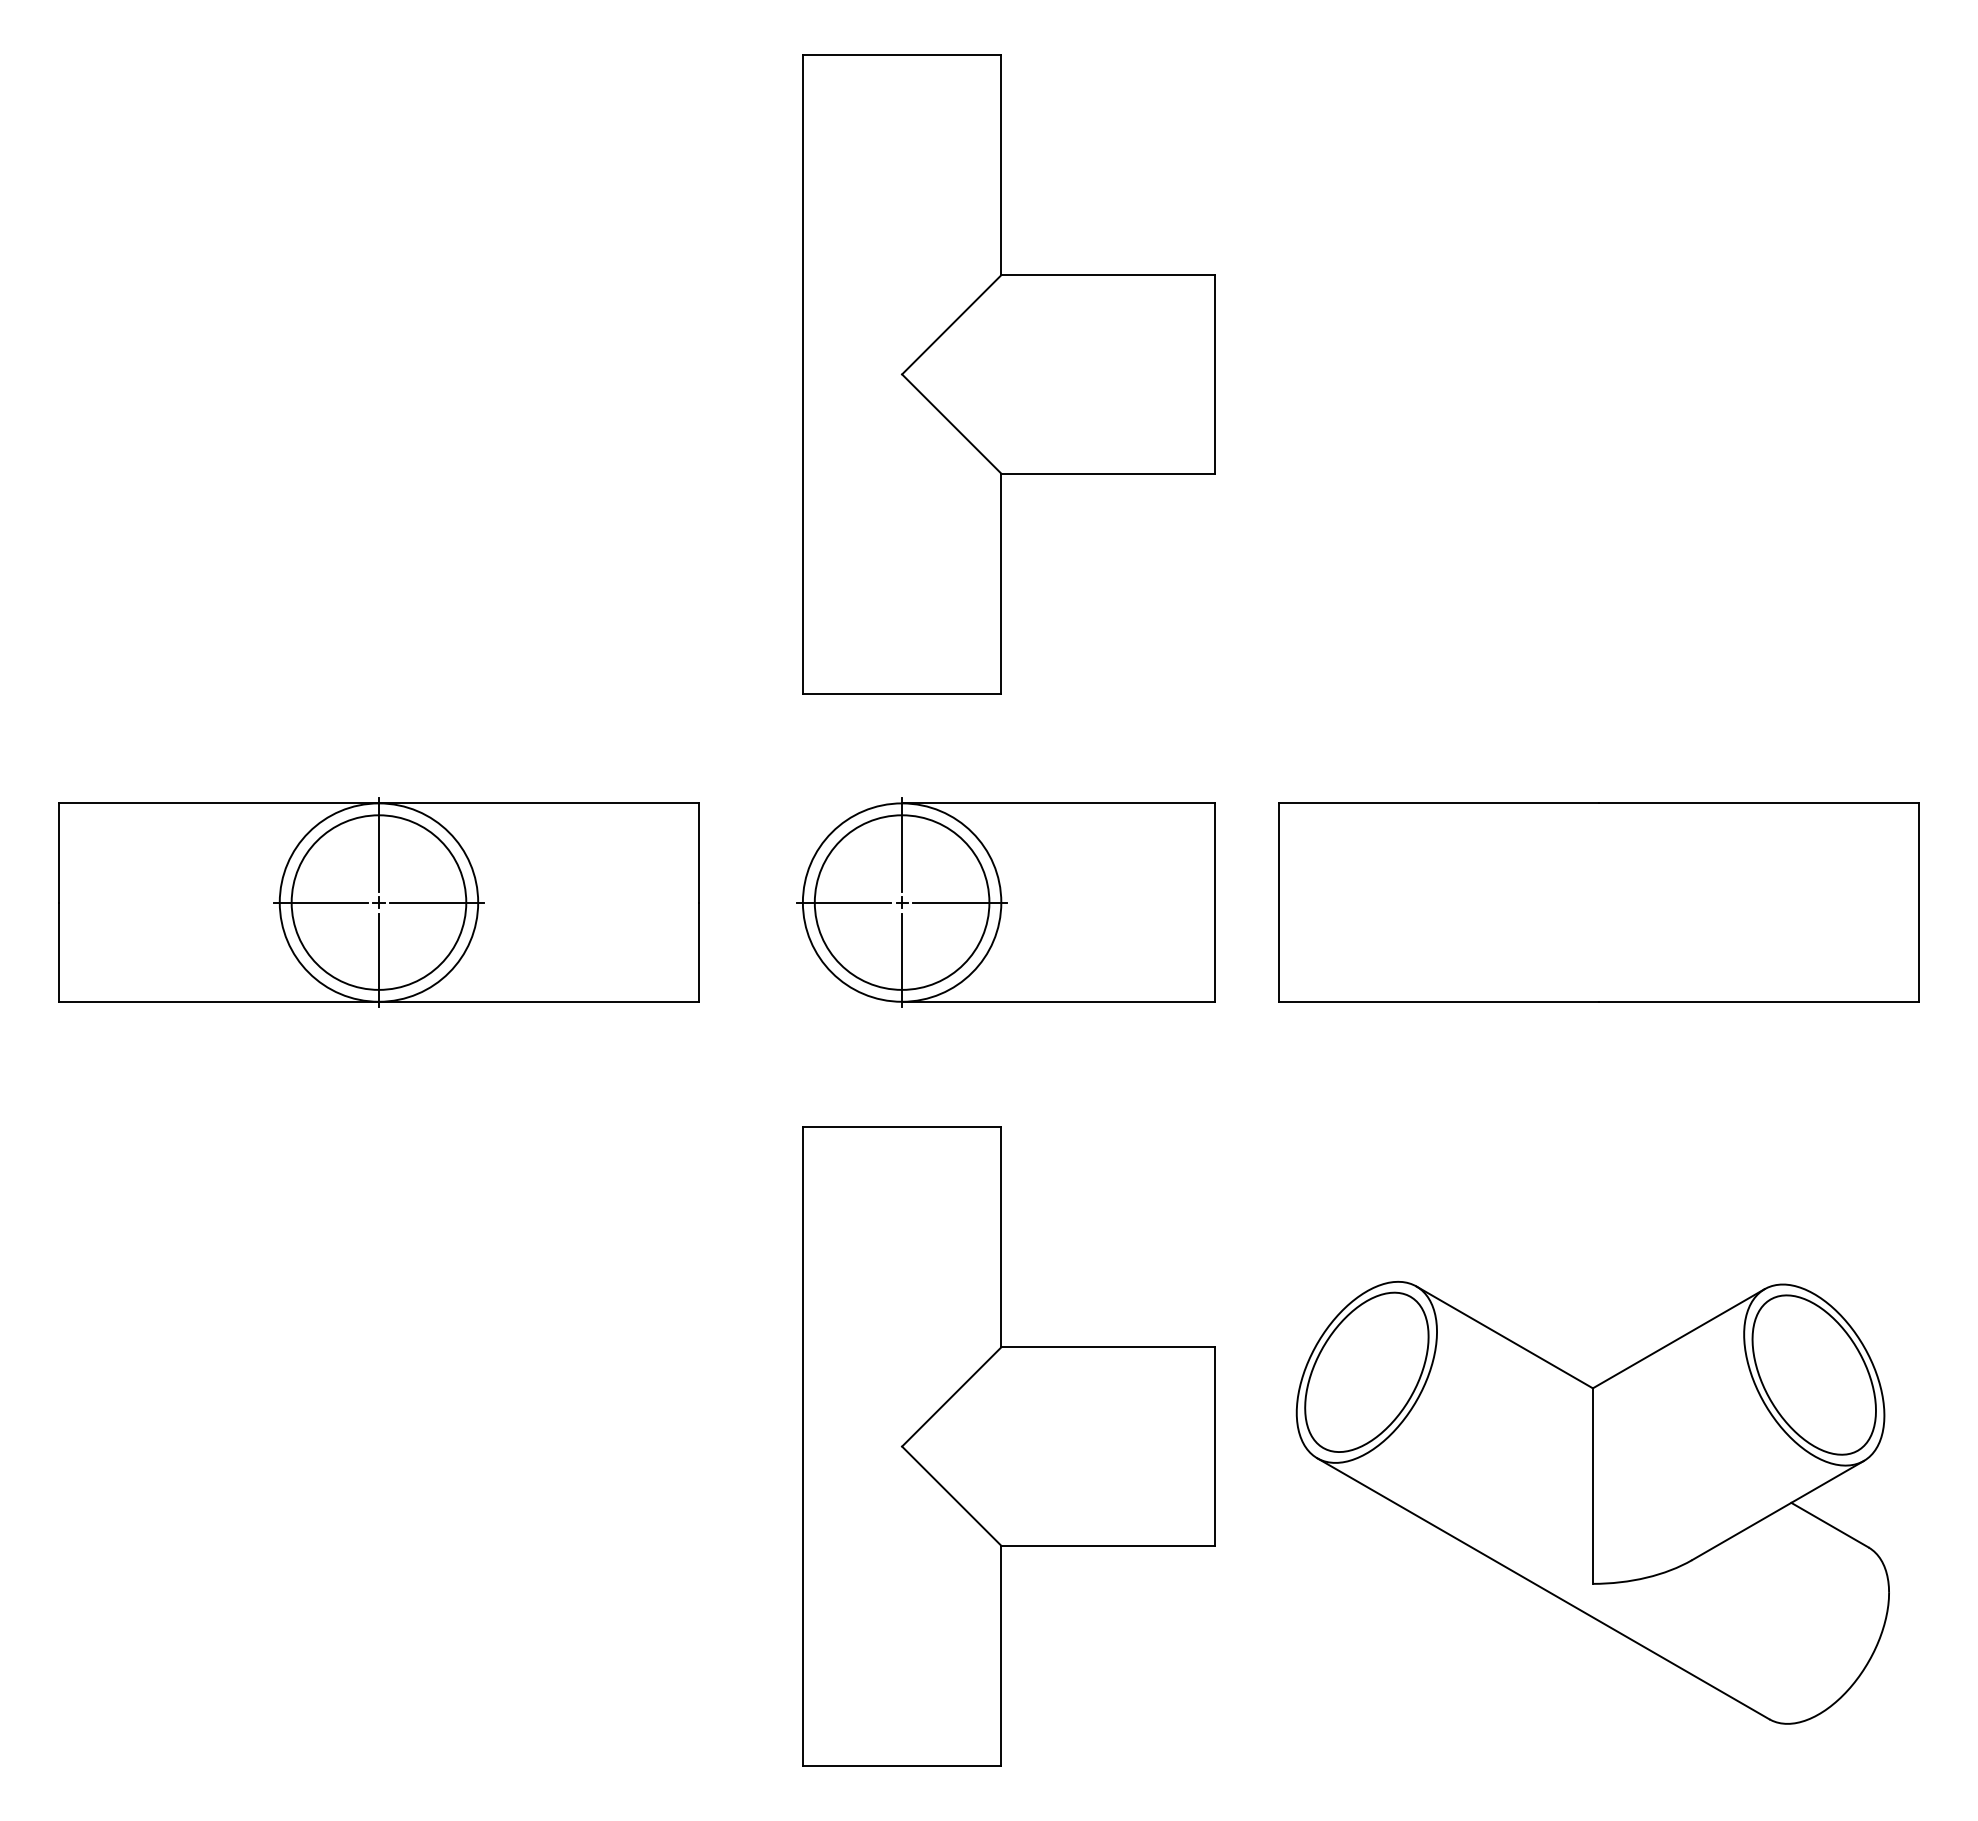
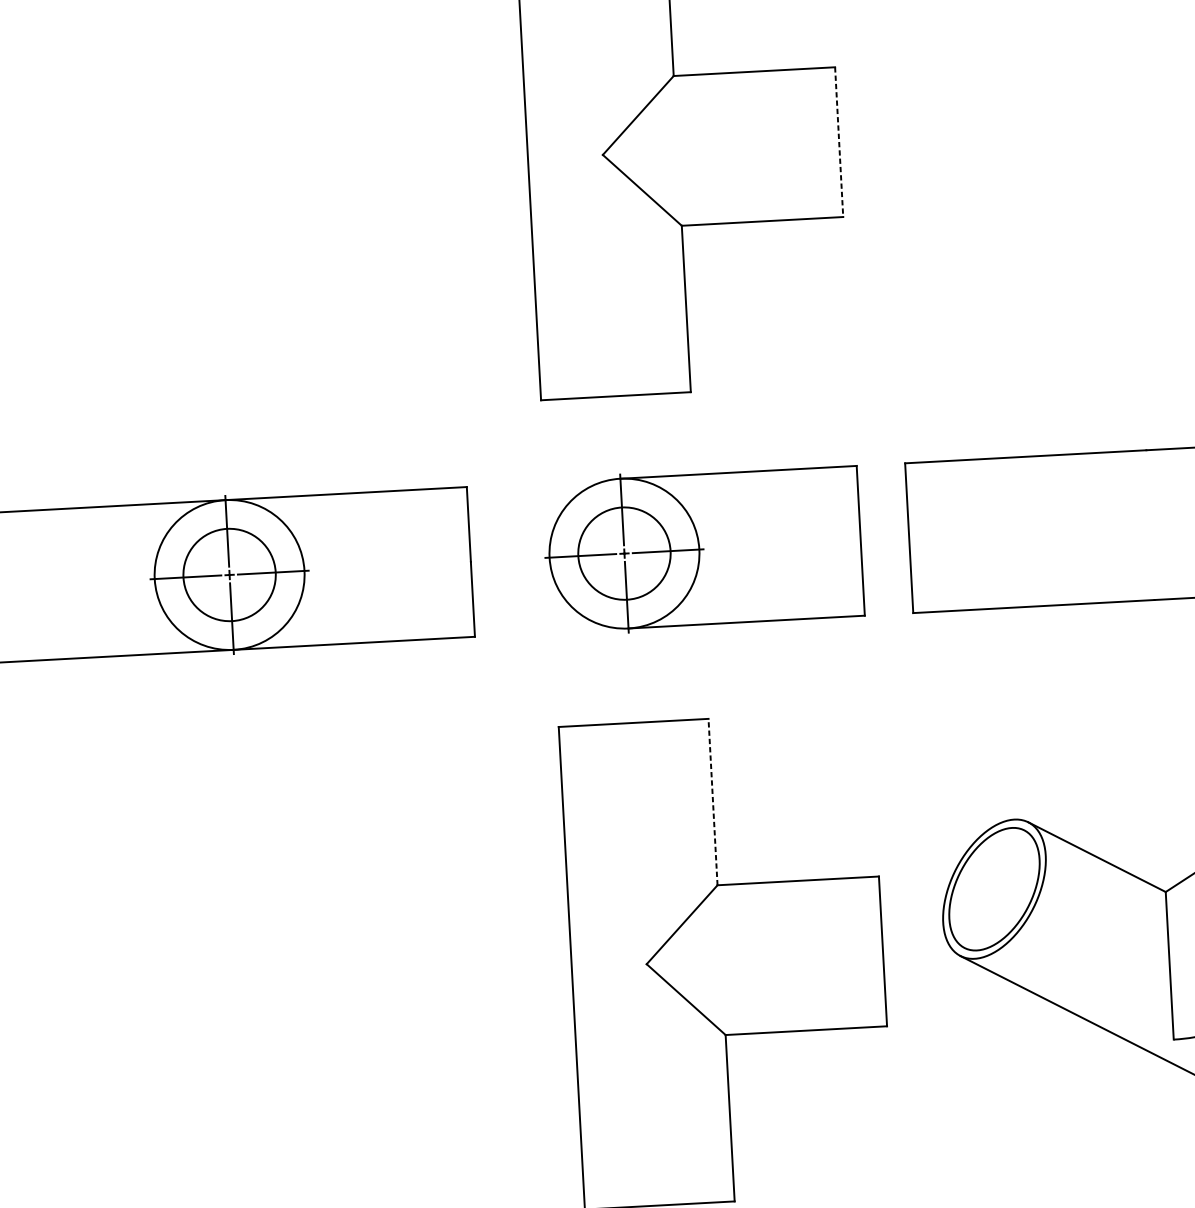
line: (1215, 374) -> (839, 142), solid -> dashed
circle: (378, 902) -> (229, 574), size x0.7
circle: (901, 902) -> (624, 553), size x0.7
line: (1001, 1236) -> (713, 801), solid -> dashed

